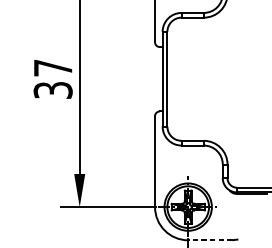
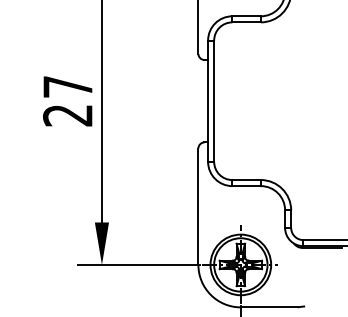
text: (53, 90) -> (68, 115), 37 -> 27
line: (209, 240) -> (268, 307), dashed -> solid

